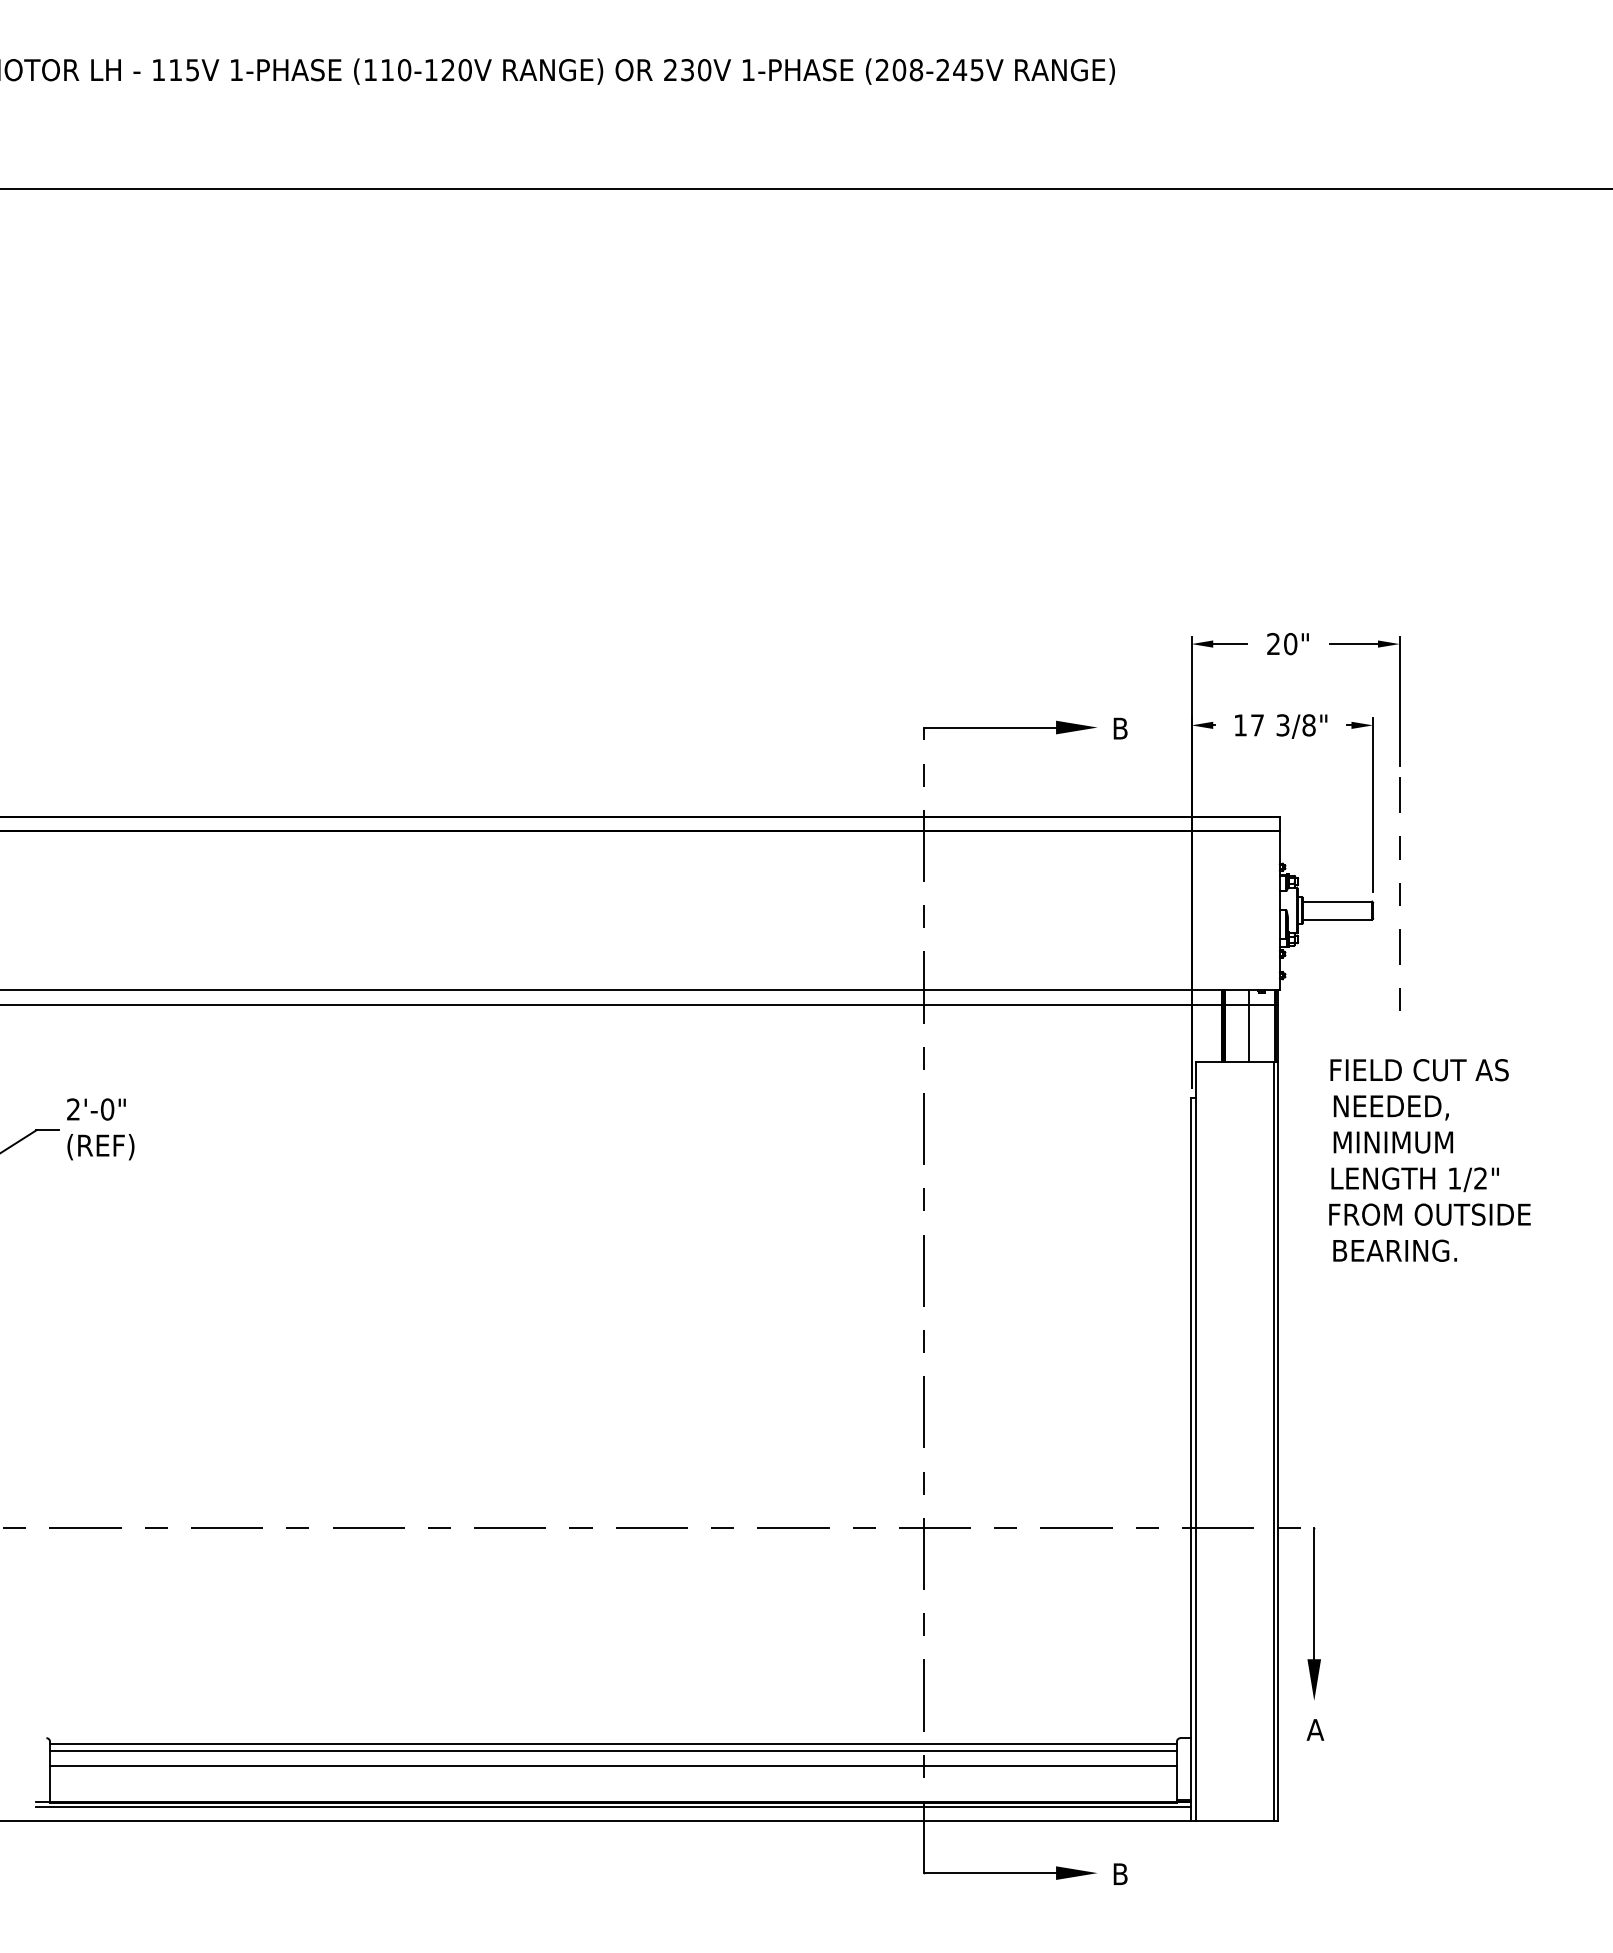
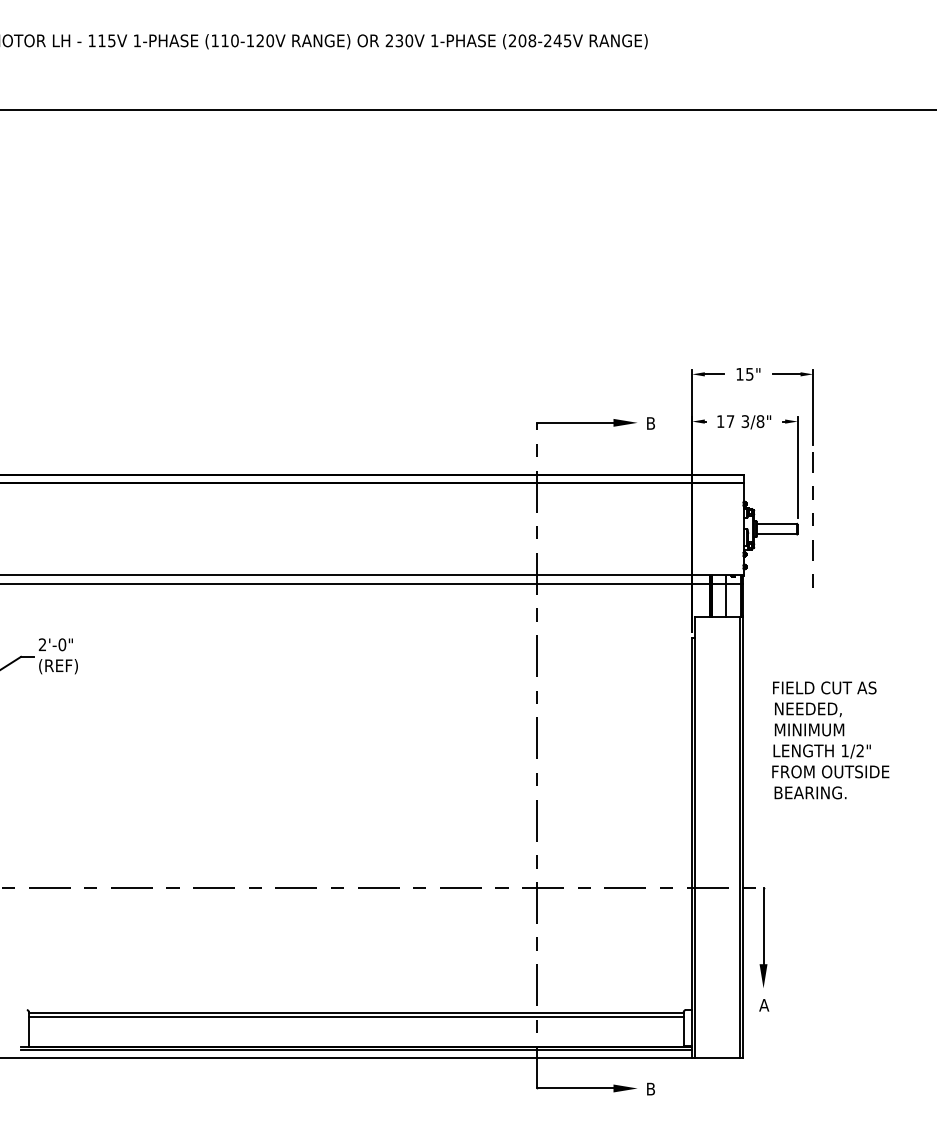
text: (1281, 642) -> (744, 373), 20" -> 15"
text: (1429, 1160) -> (830, 740), moved
line: (612, 1764) -> (355, 1025), removed

